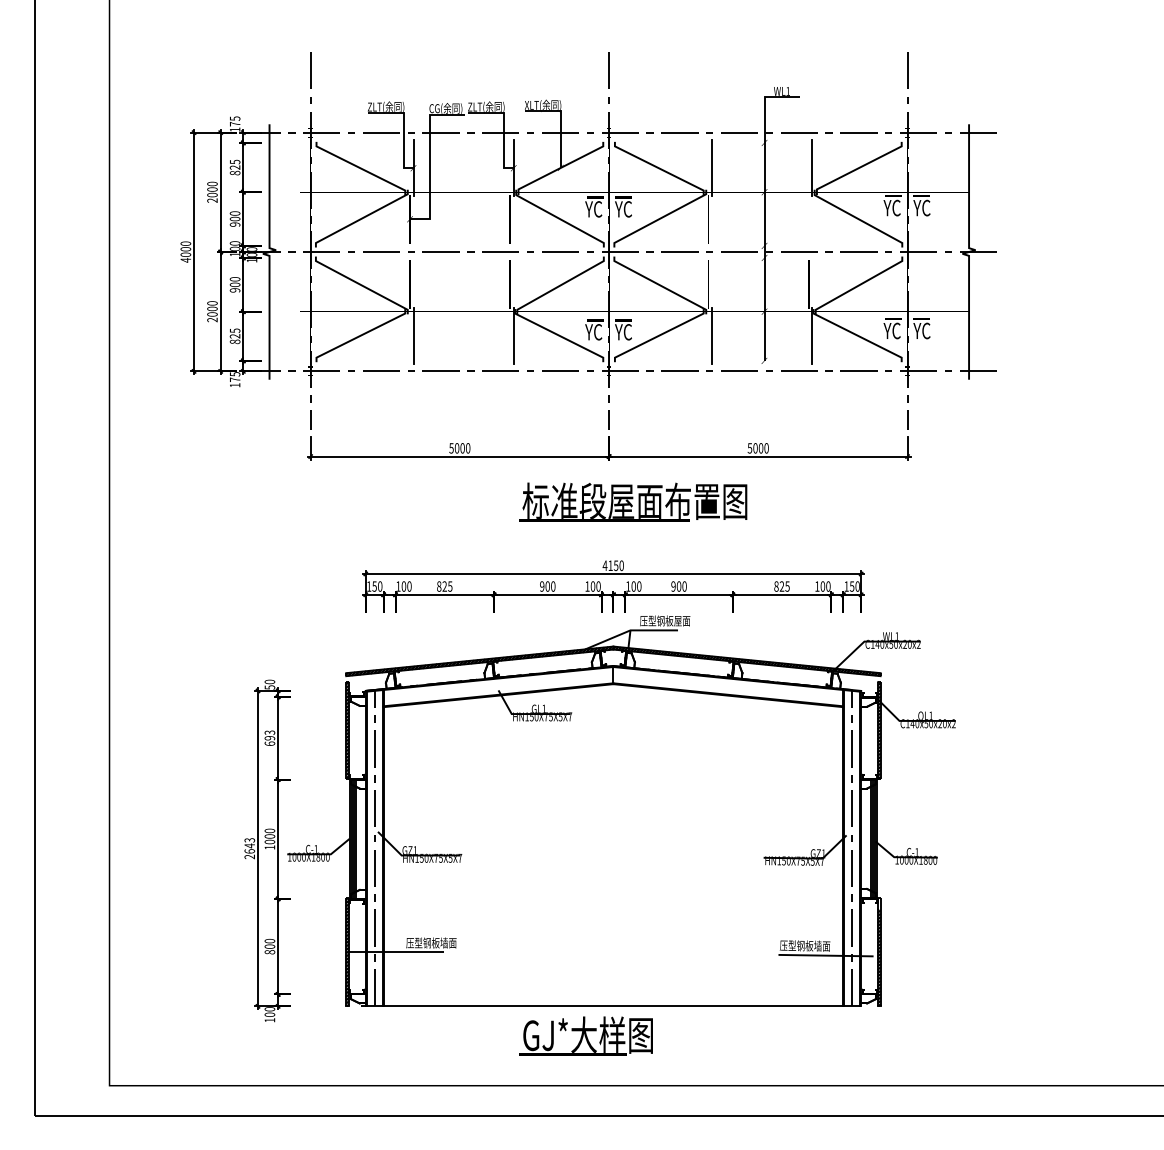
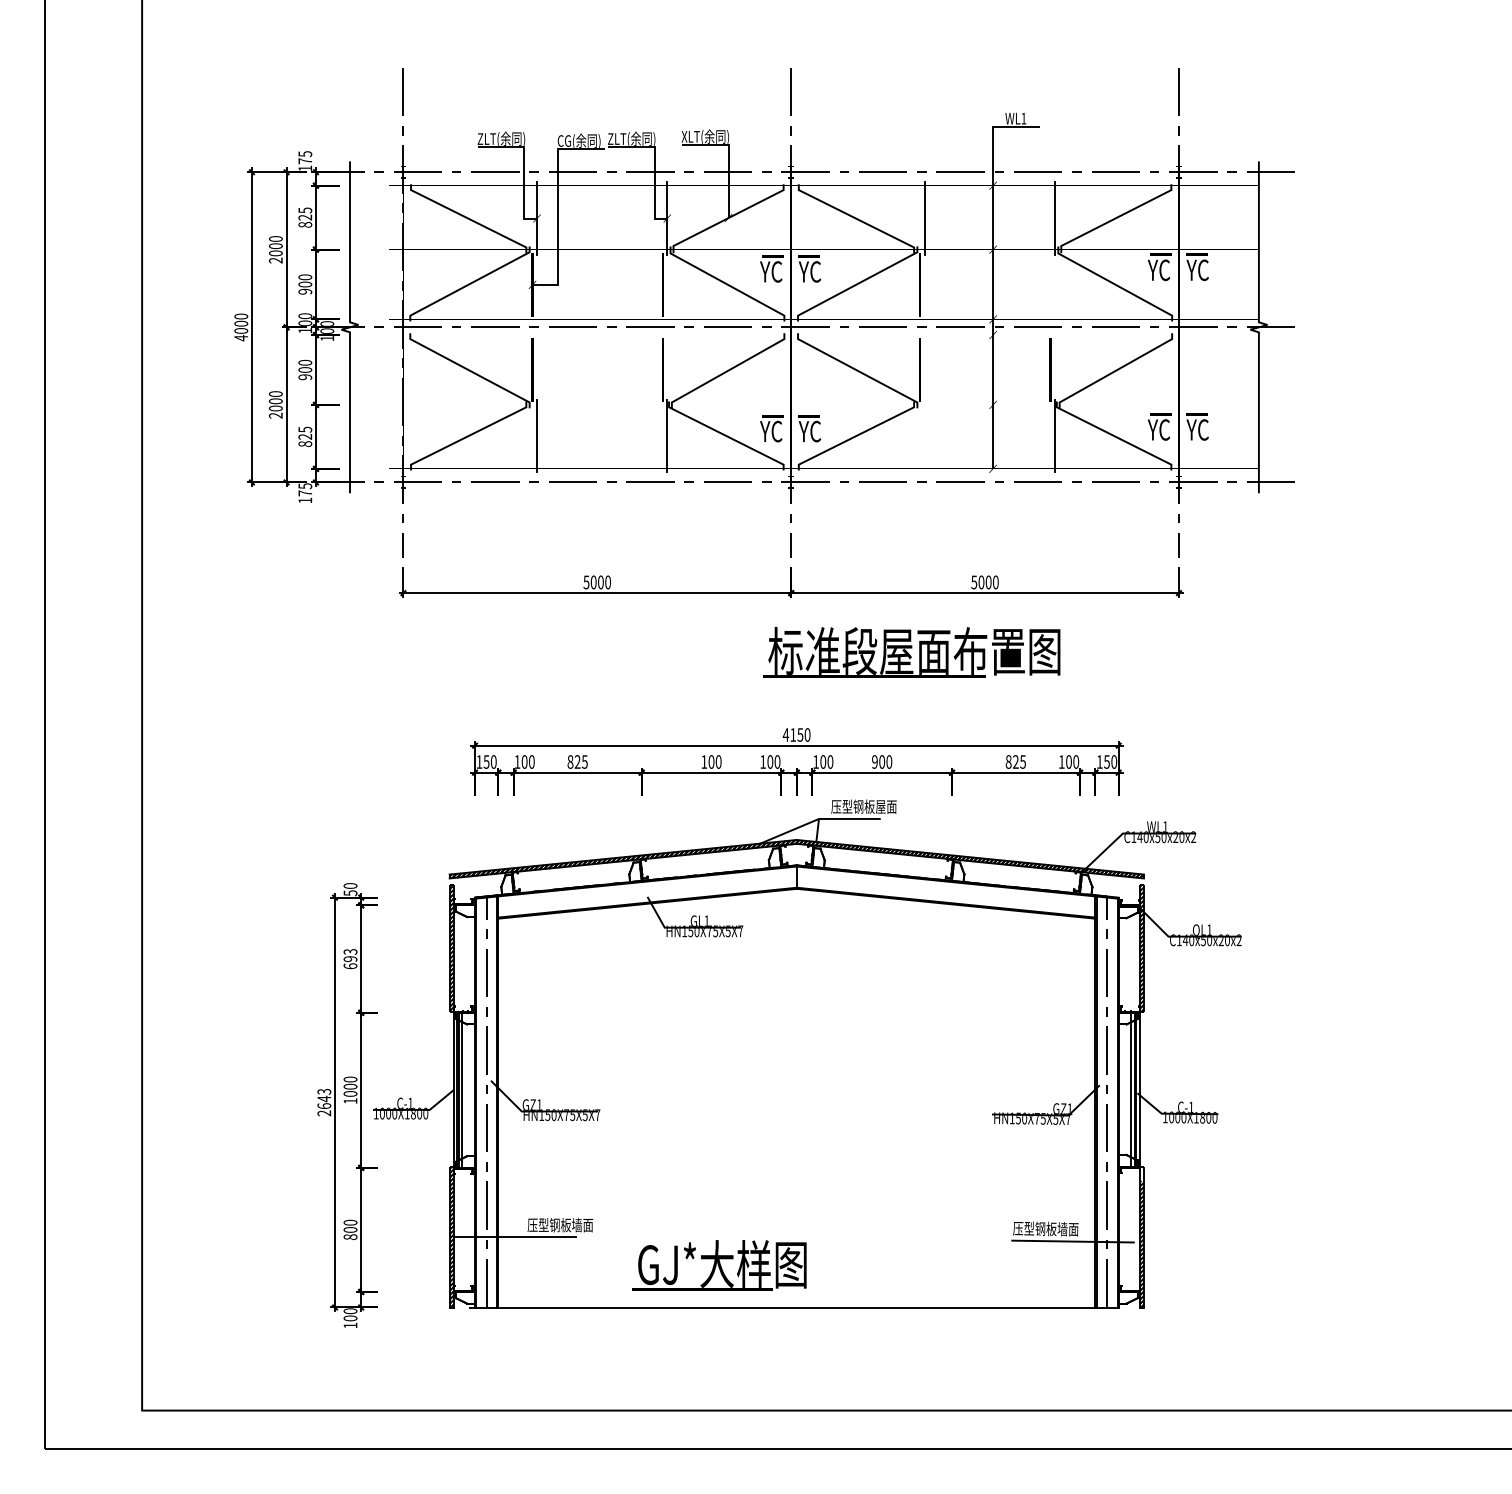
line: (711, 335) -> (924, 435), removed
text: (633, 501) -> (912, 651), moved
text: (542, 586) -> (704, 761), 900 -> 100
text: (585, 1035) -> (718, 1264), moved

